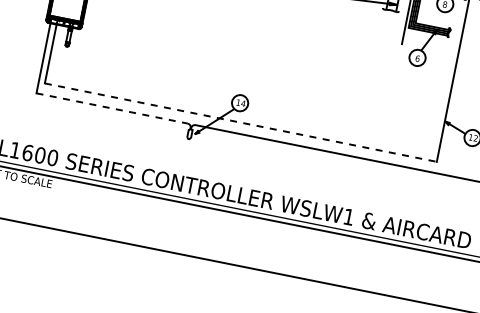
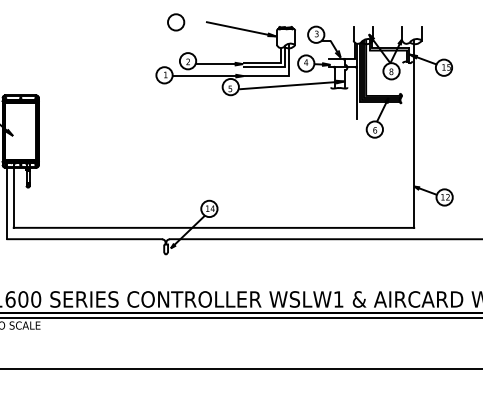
line: (112, 108) -> (85, 239), dashed -> solid
line: (241, 122) -> (214, 227), dashed -> solid

